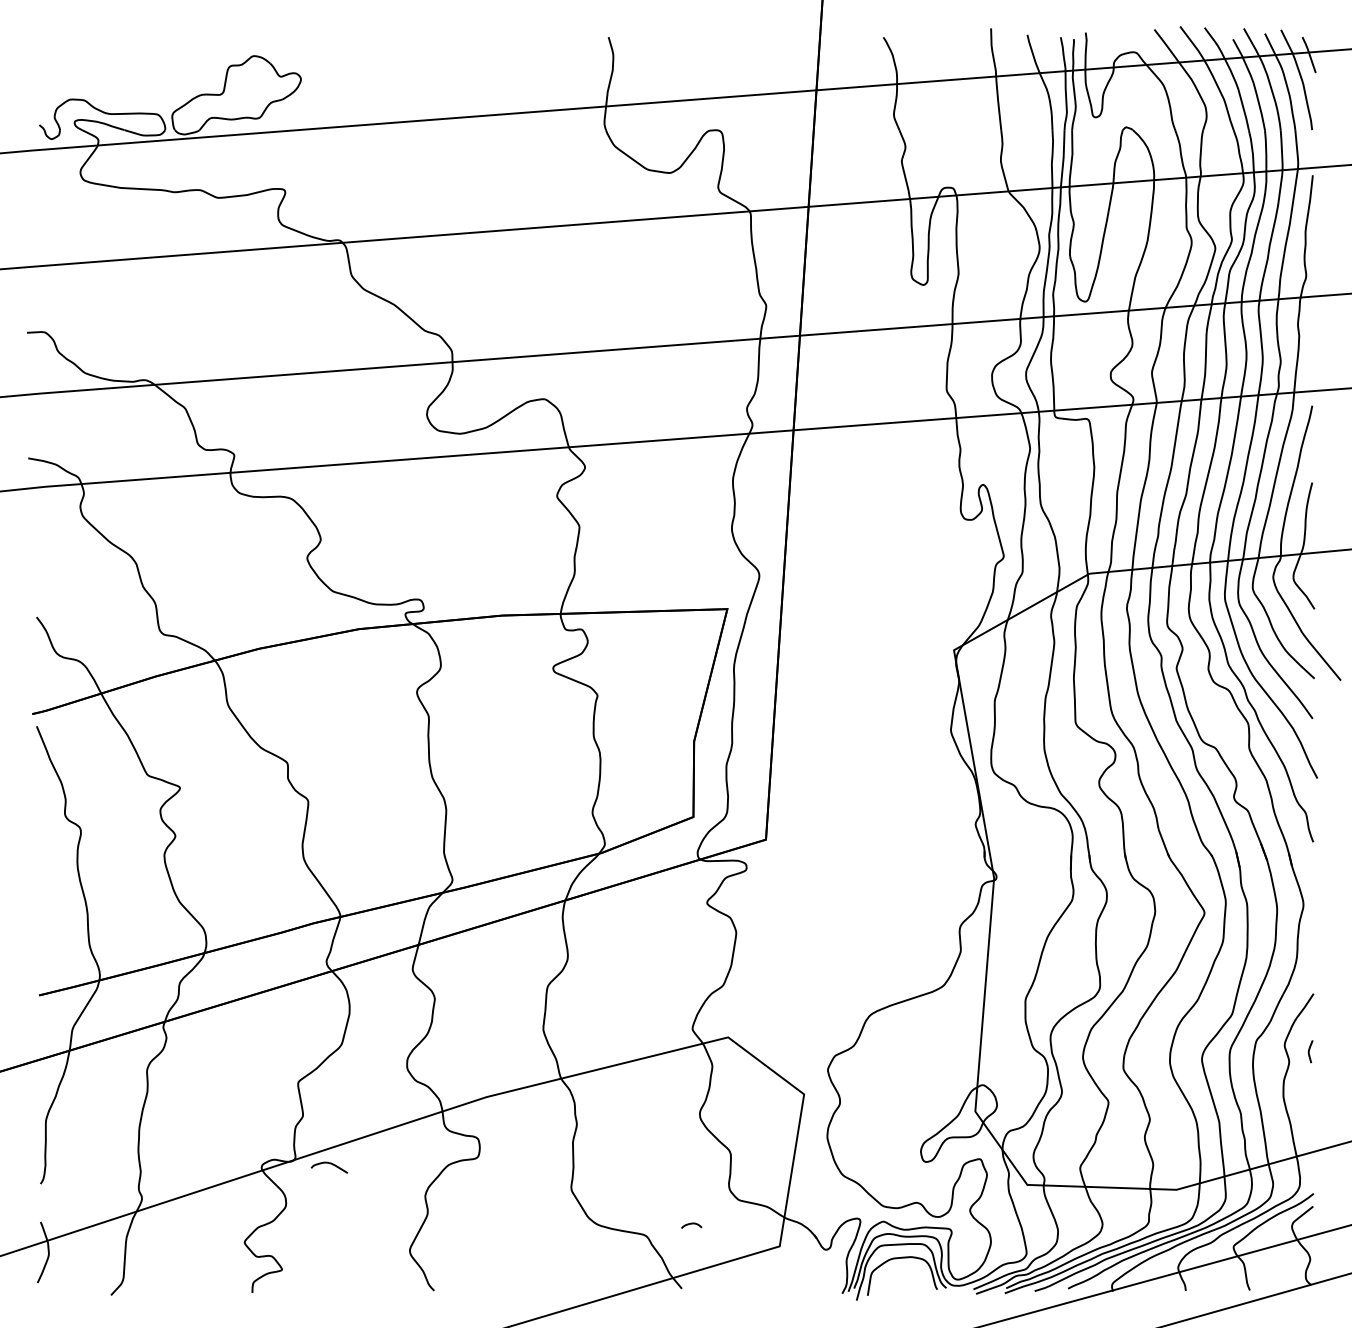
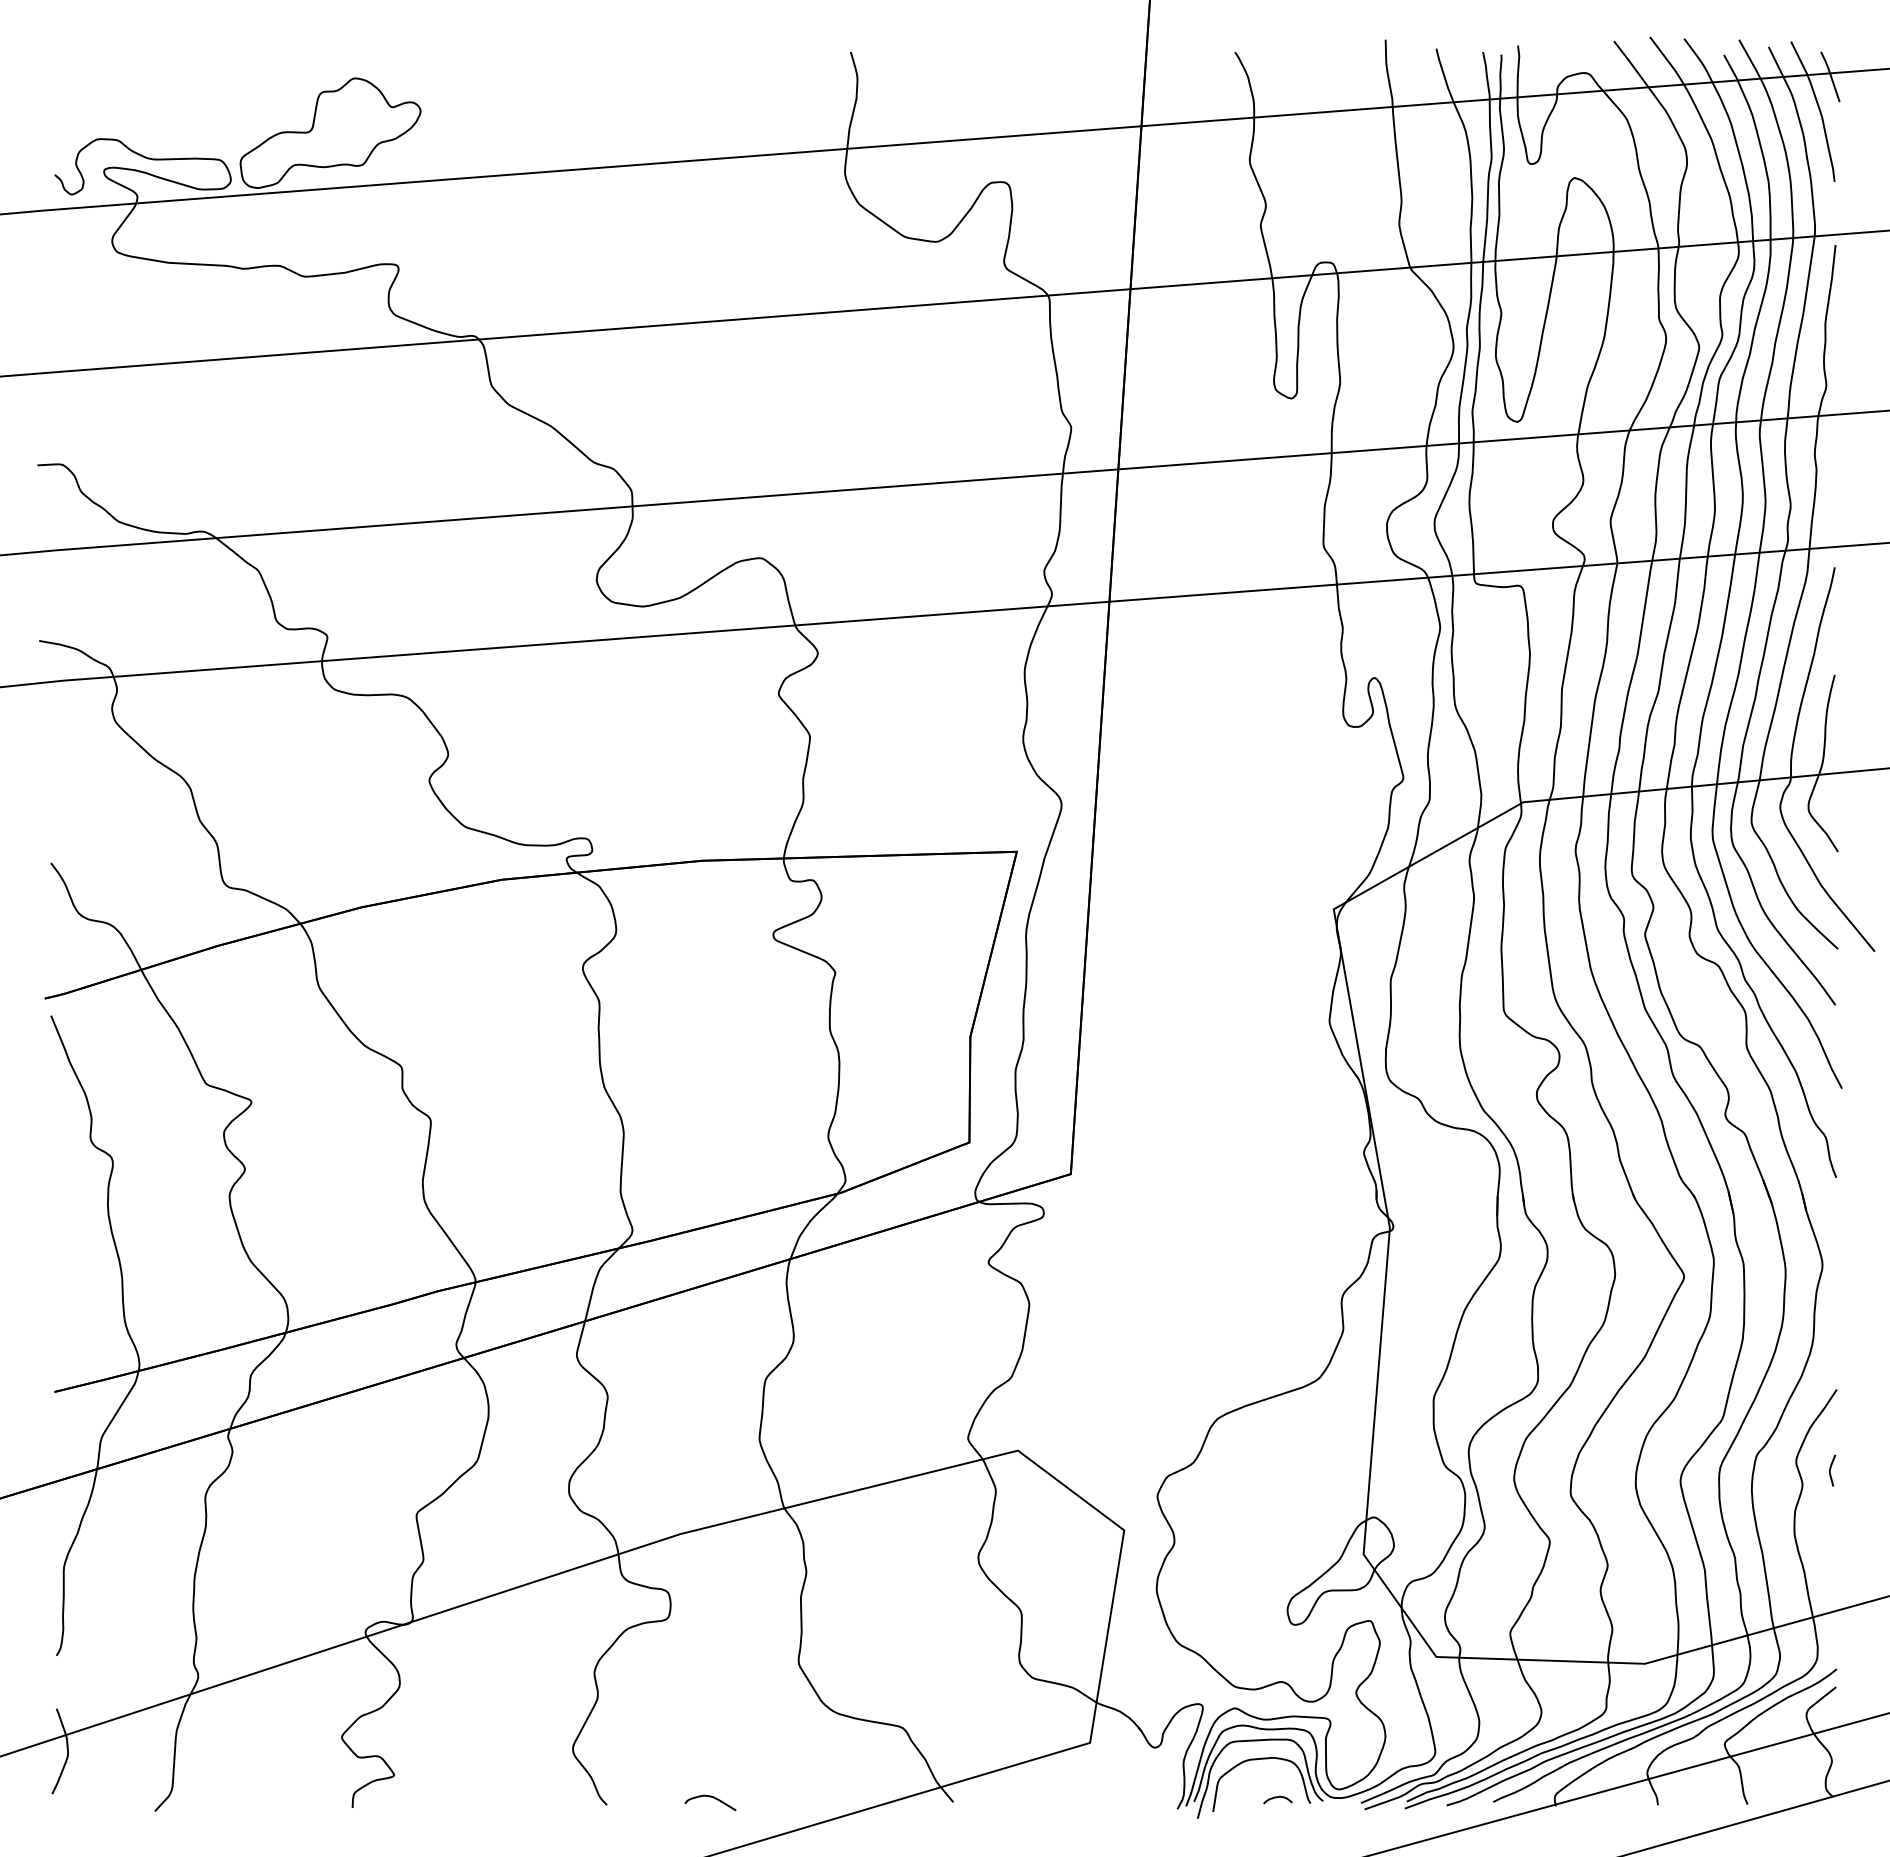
curve: (329, 1163) -> (710, 1797), moved
curve: (691, 1224) -> (1277, 1798), moved

